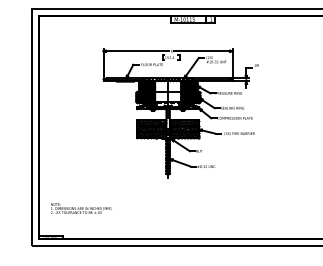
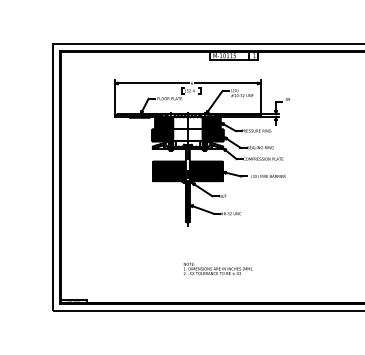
part: (181, 112) -> (202, 152), moved
text: (80, 208) -> (217, 268), moved

